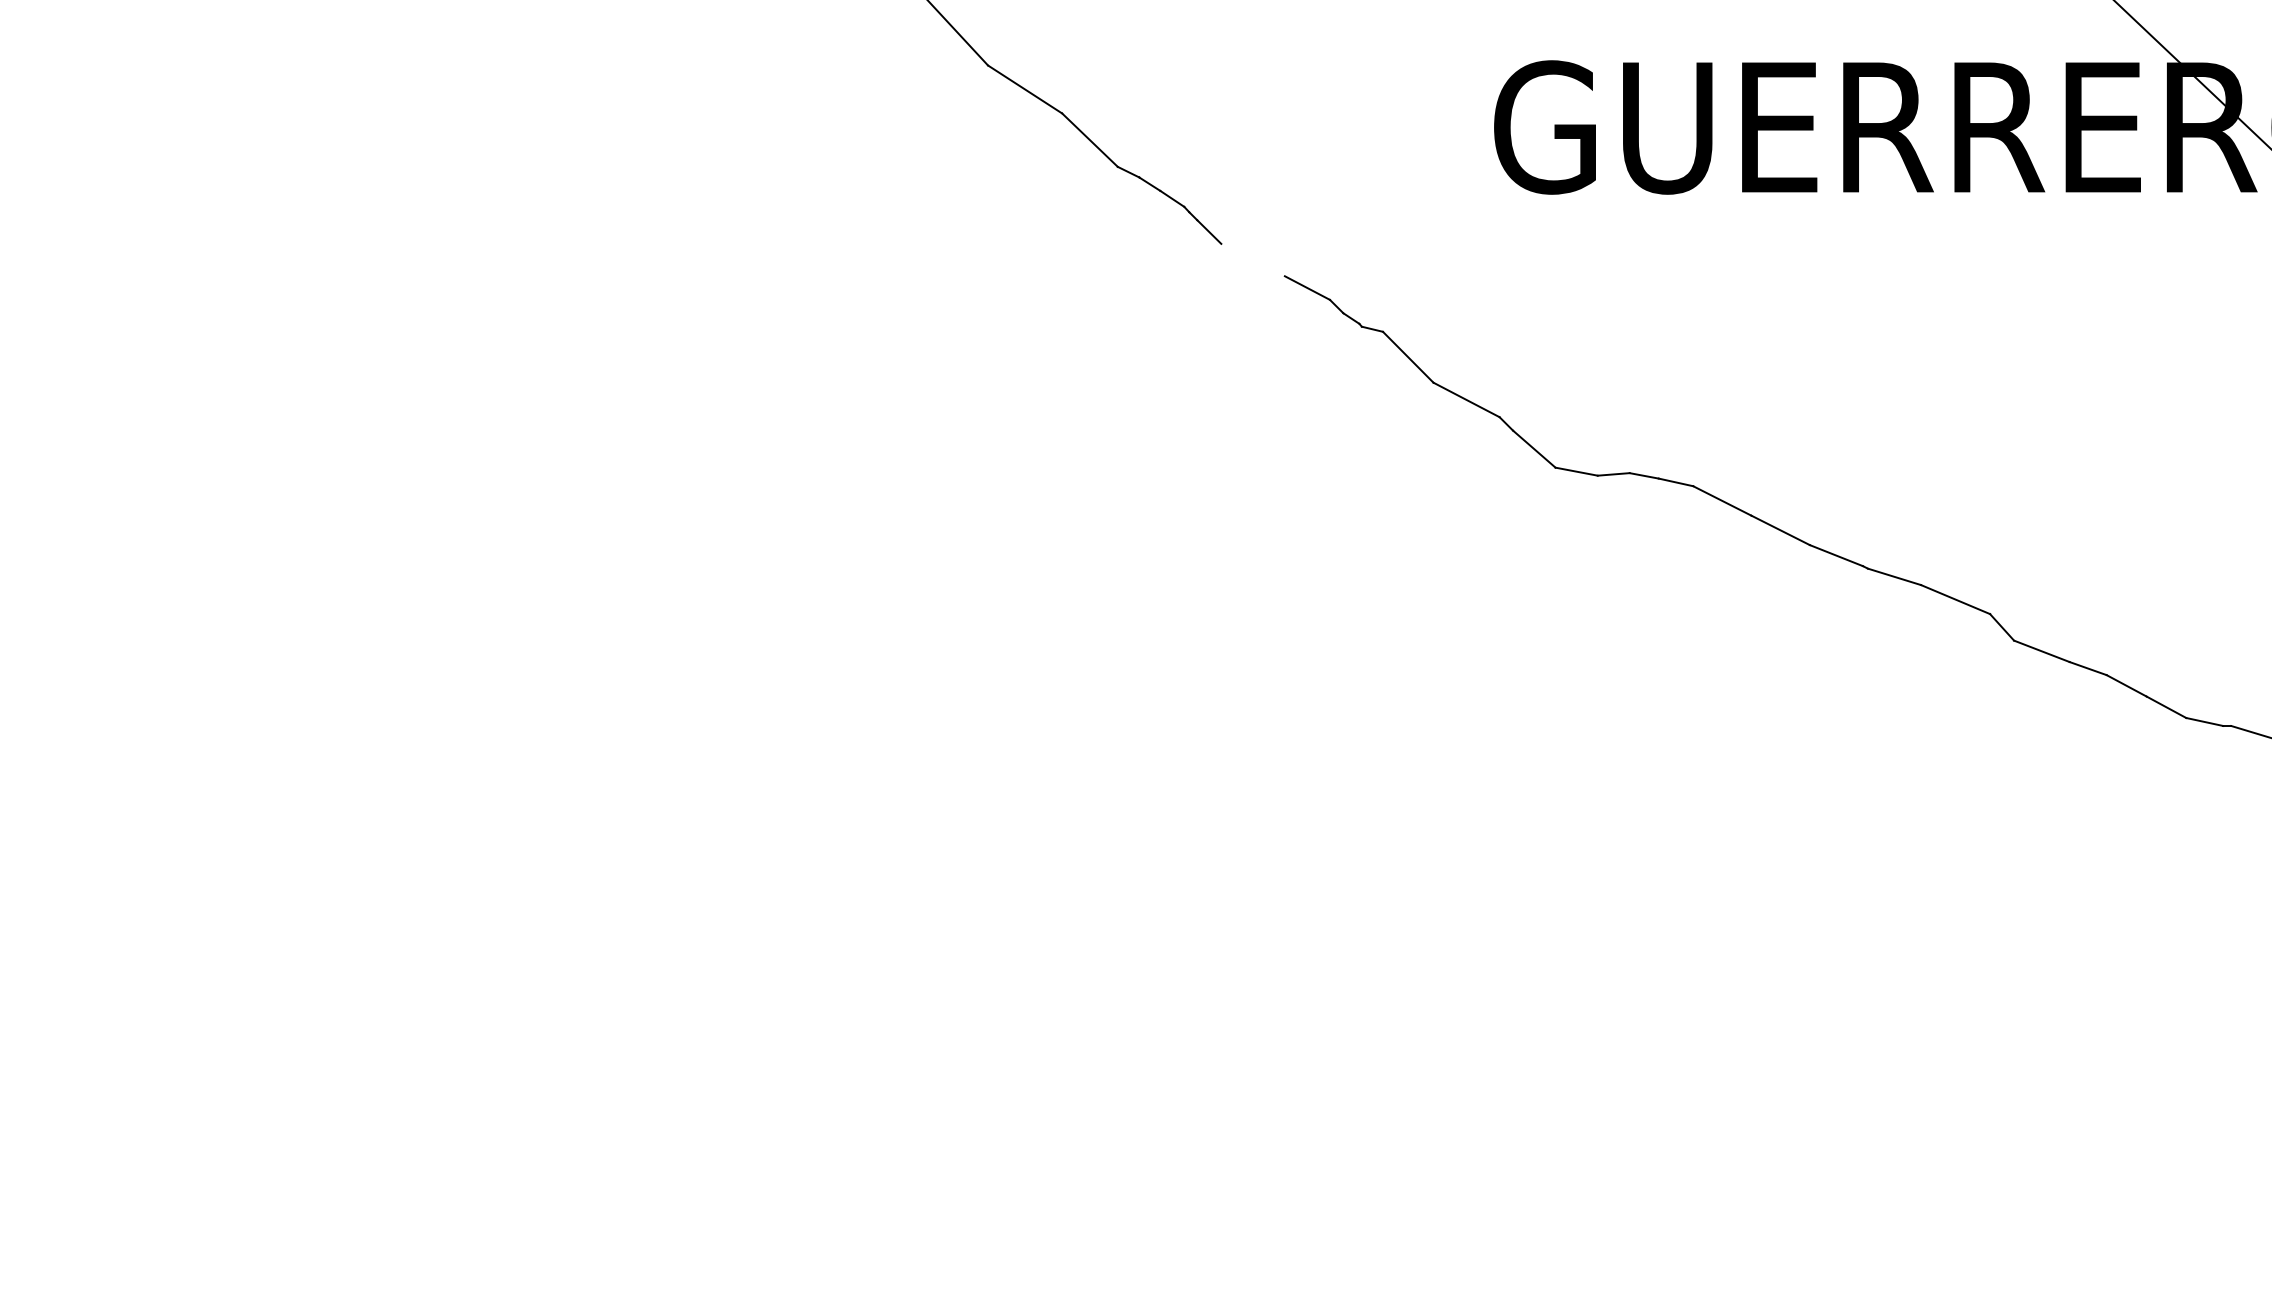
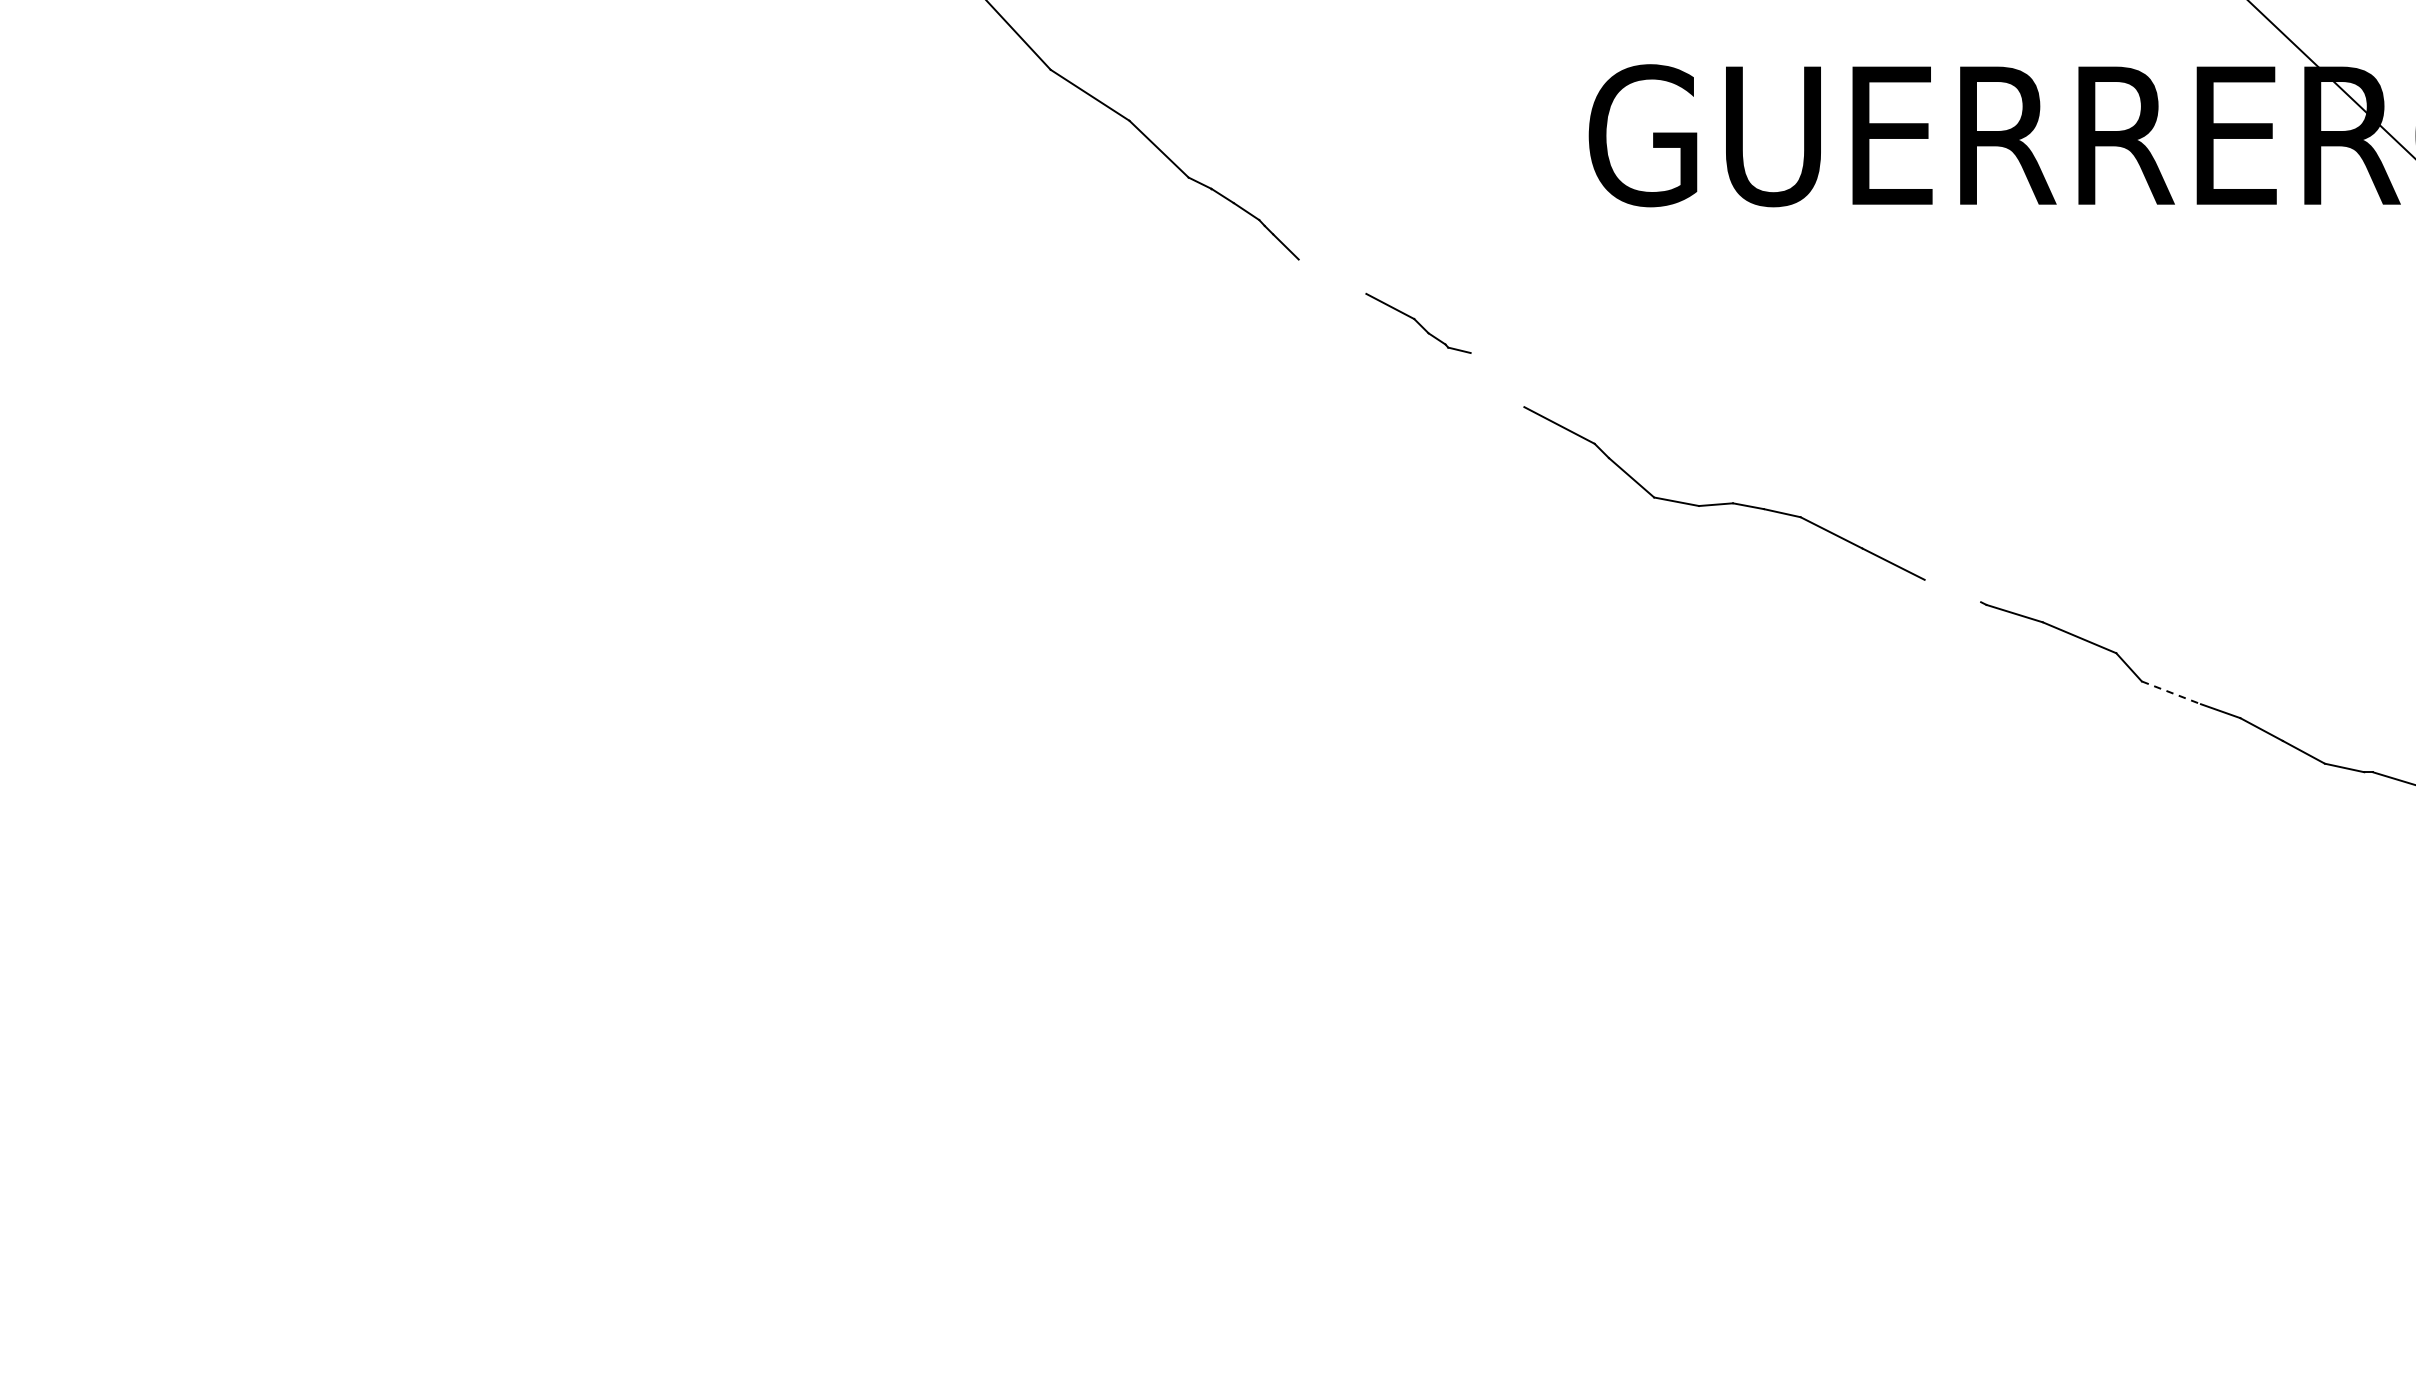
line: (1407, 356) -> (1496, 379), removed
line: (1835, 555) -> (1951, 590), removed
line: (2041, 651) -> (2170, 693), solid -> dashed

